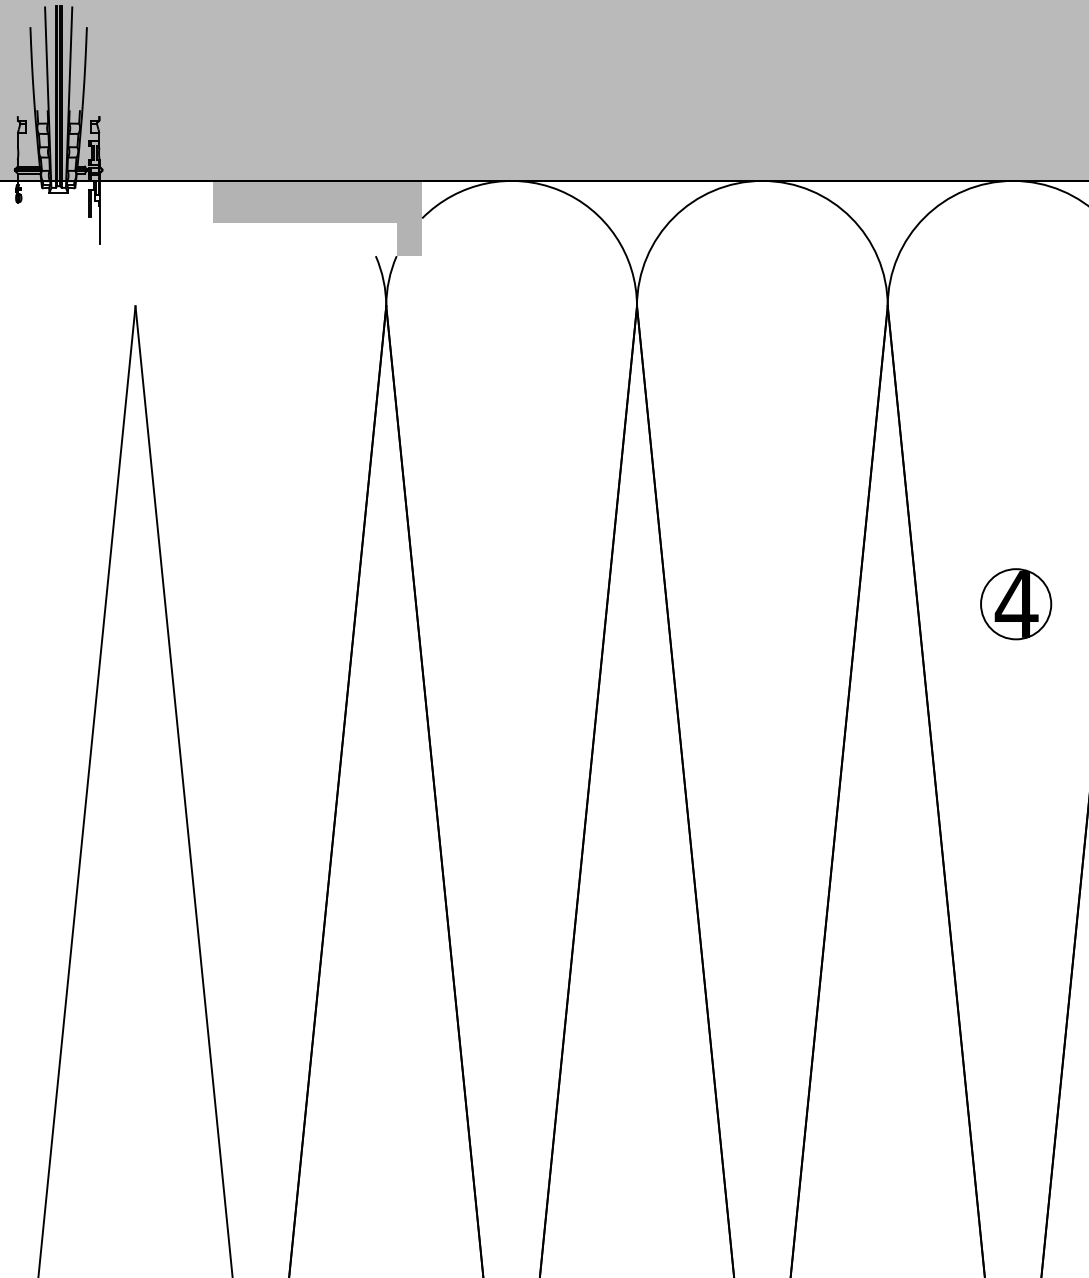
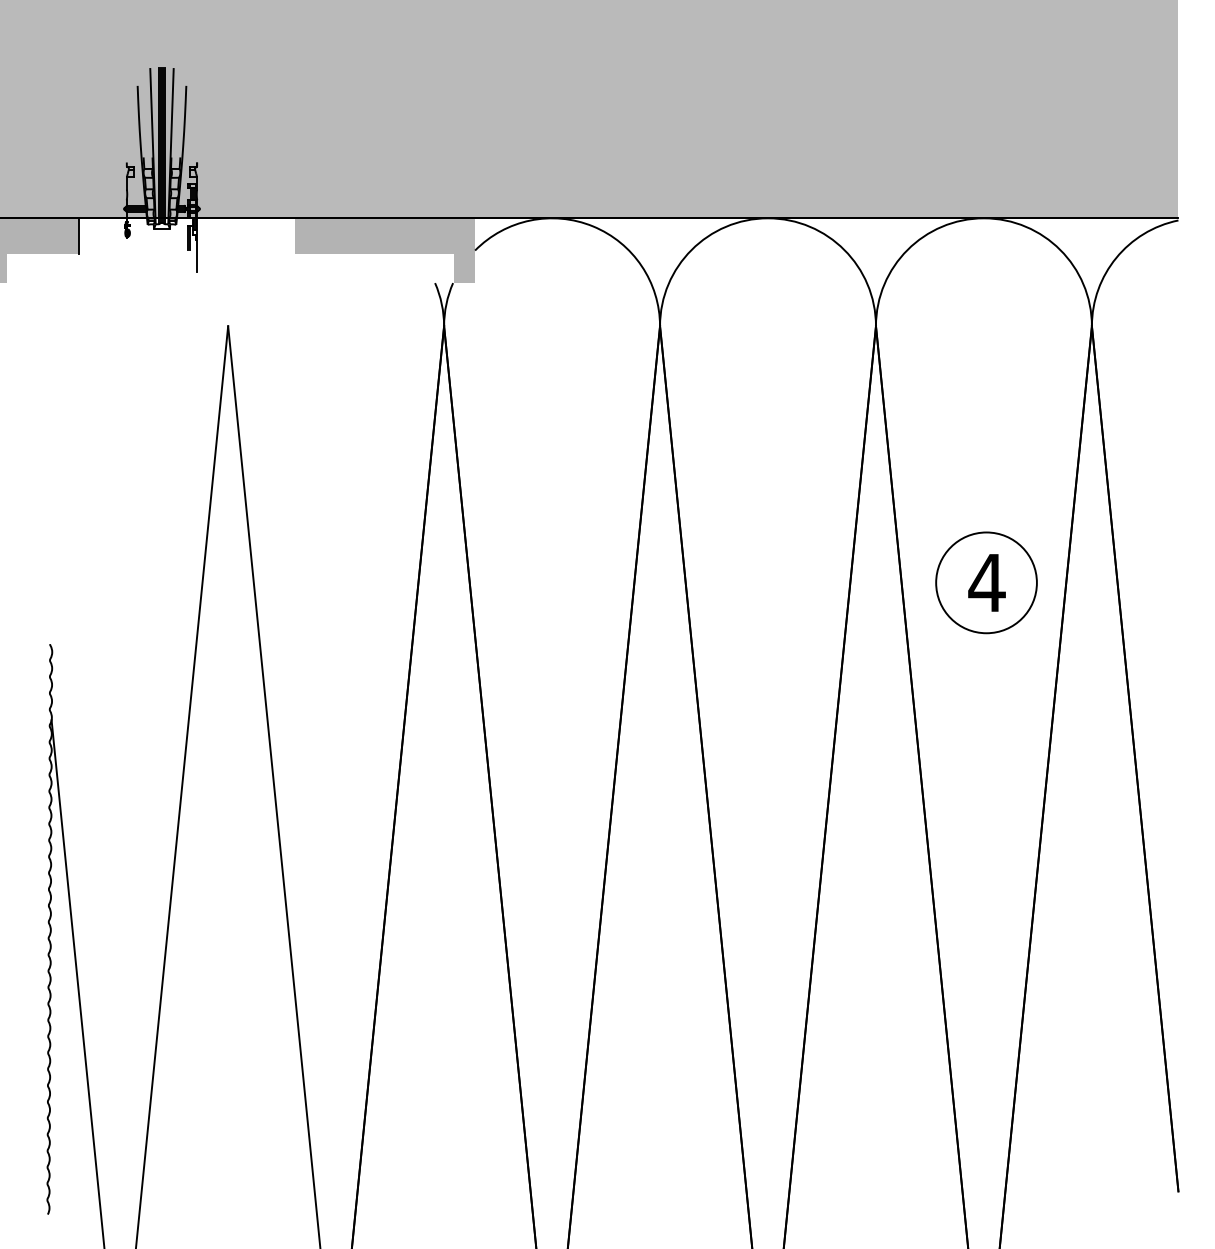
circle: (1016, 603) -> (986, 582), size x1.67

